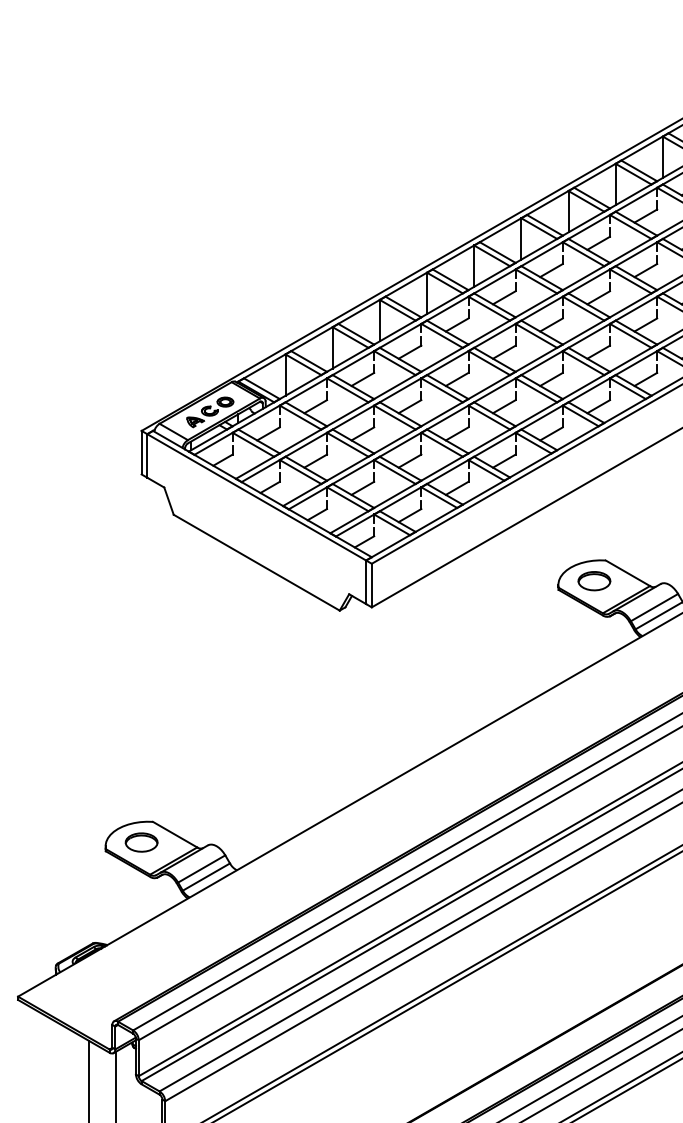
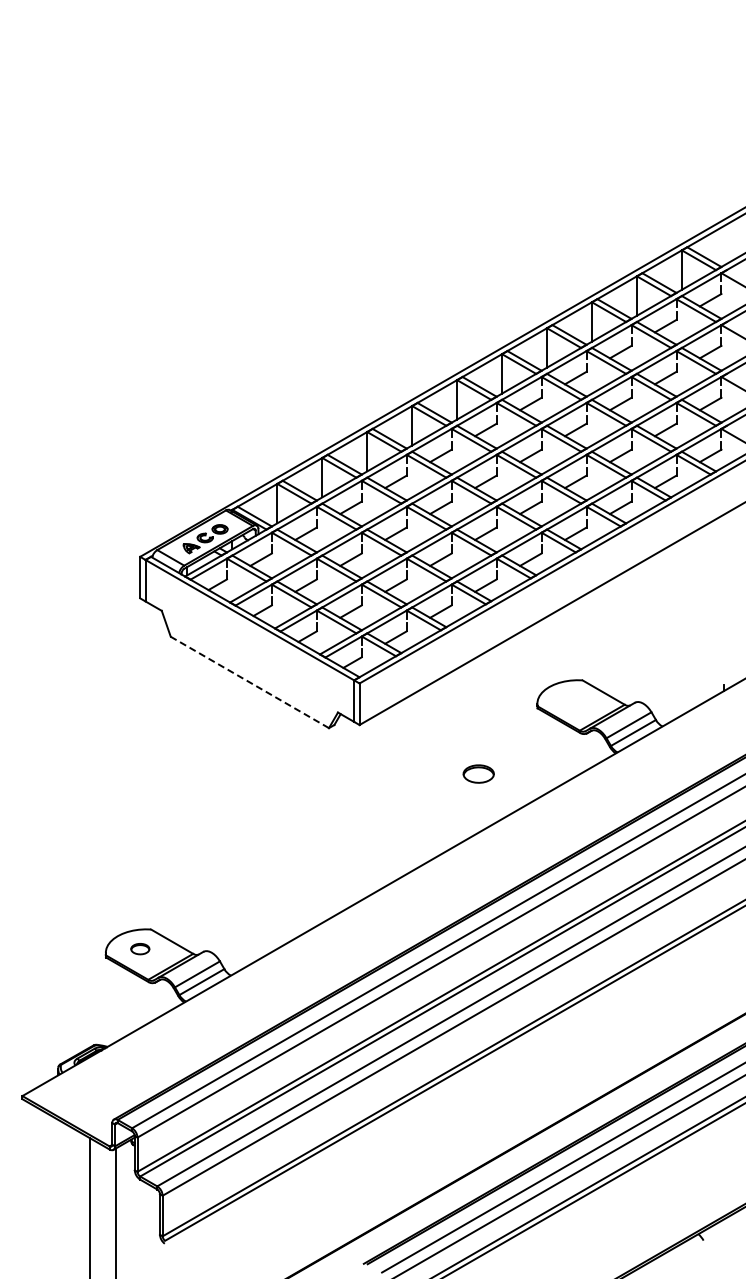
line: (256, 562) -> (249, 682), solid -> dashed
part: (594, 580) -> (478, 773), moved
part: (141, 841) -> (140, 948), size x0.6

